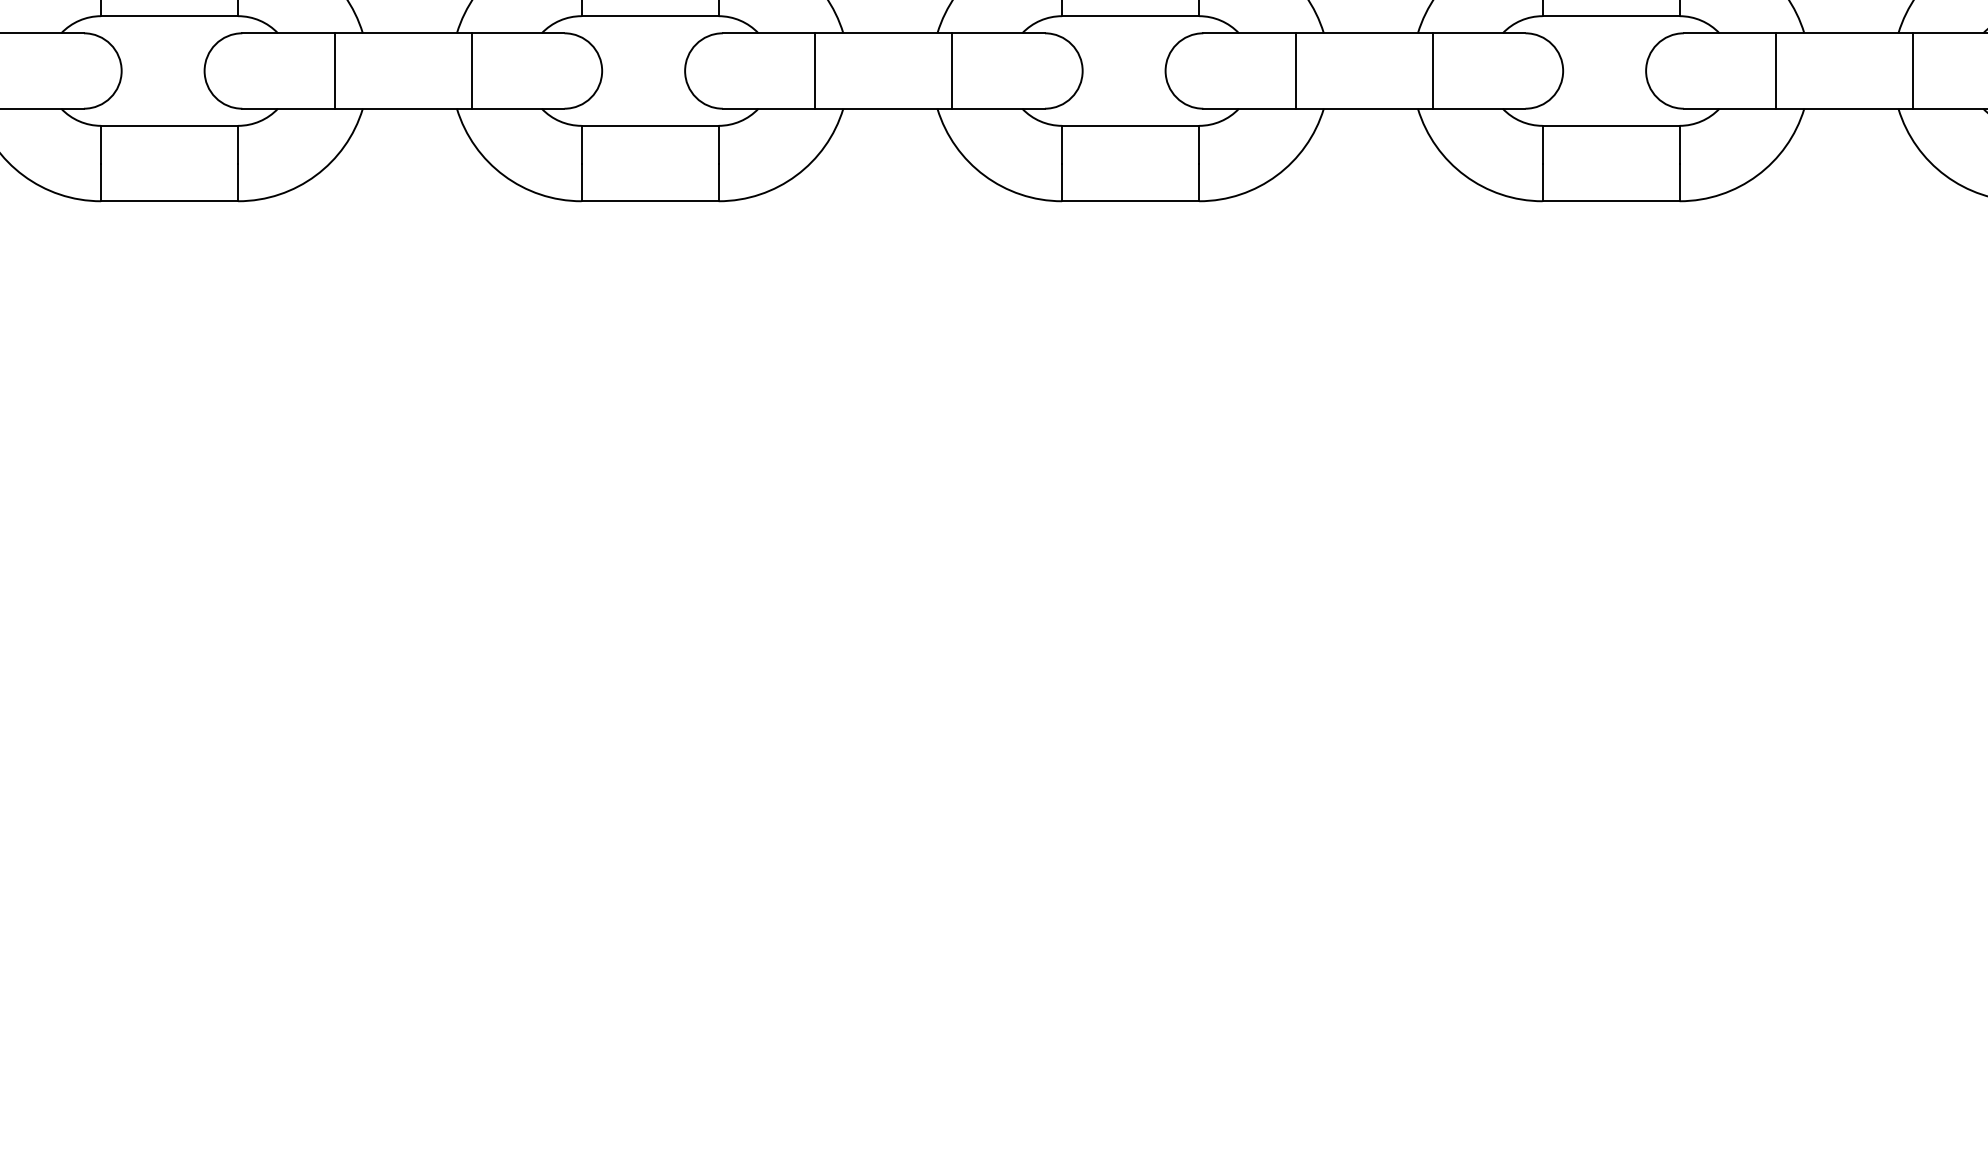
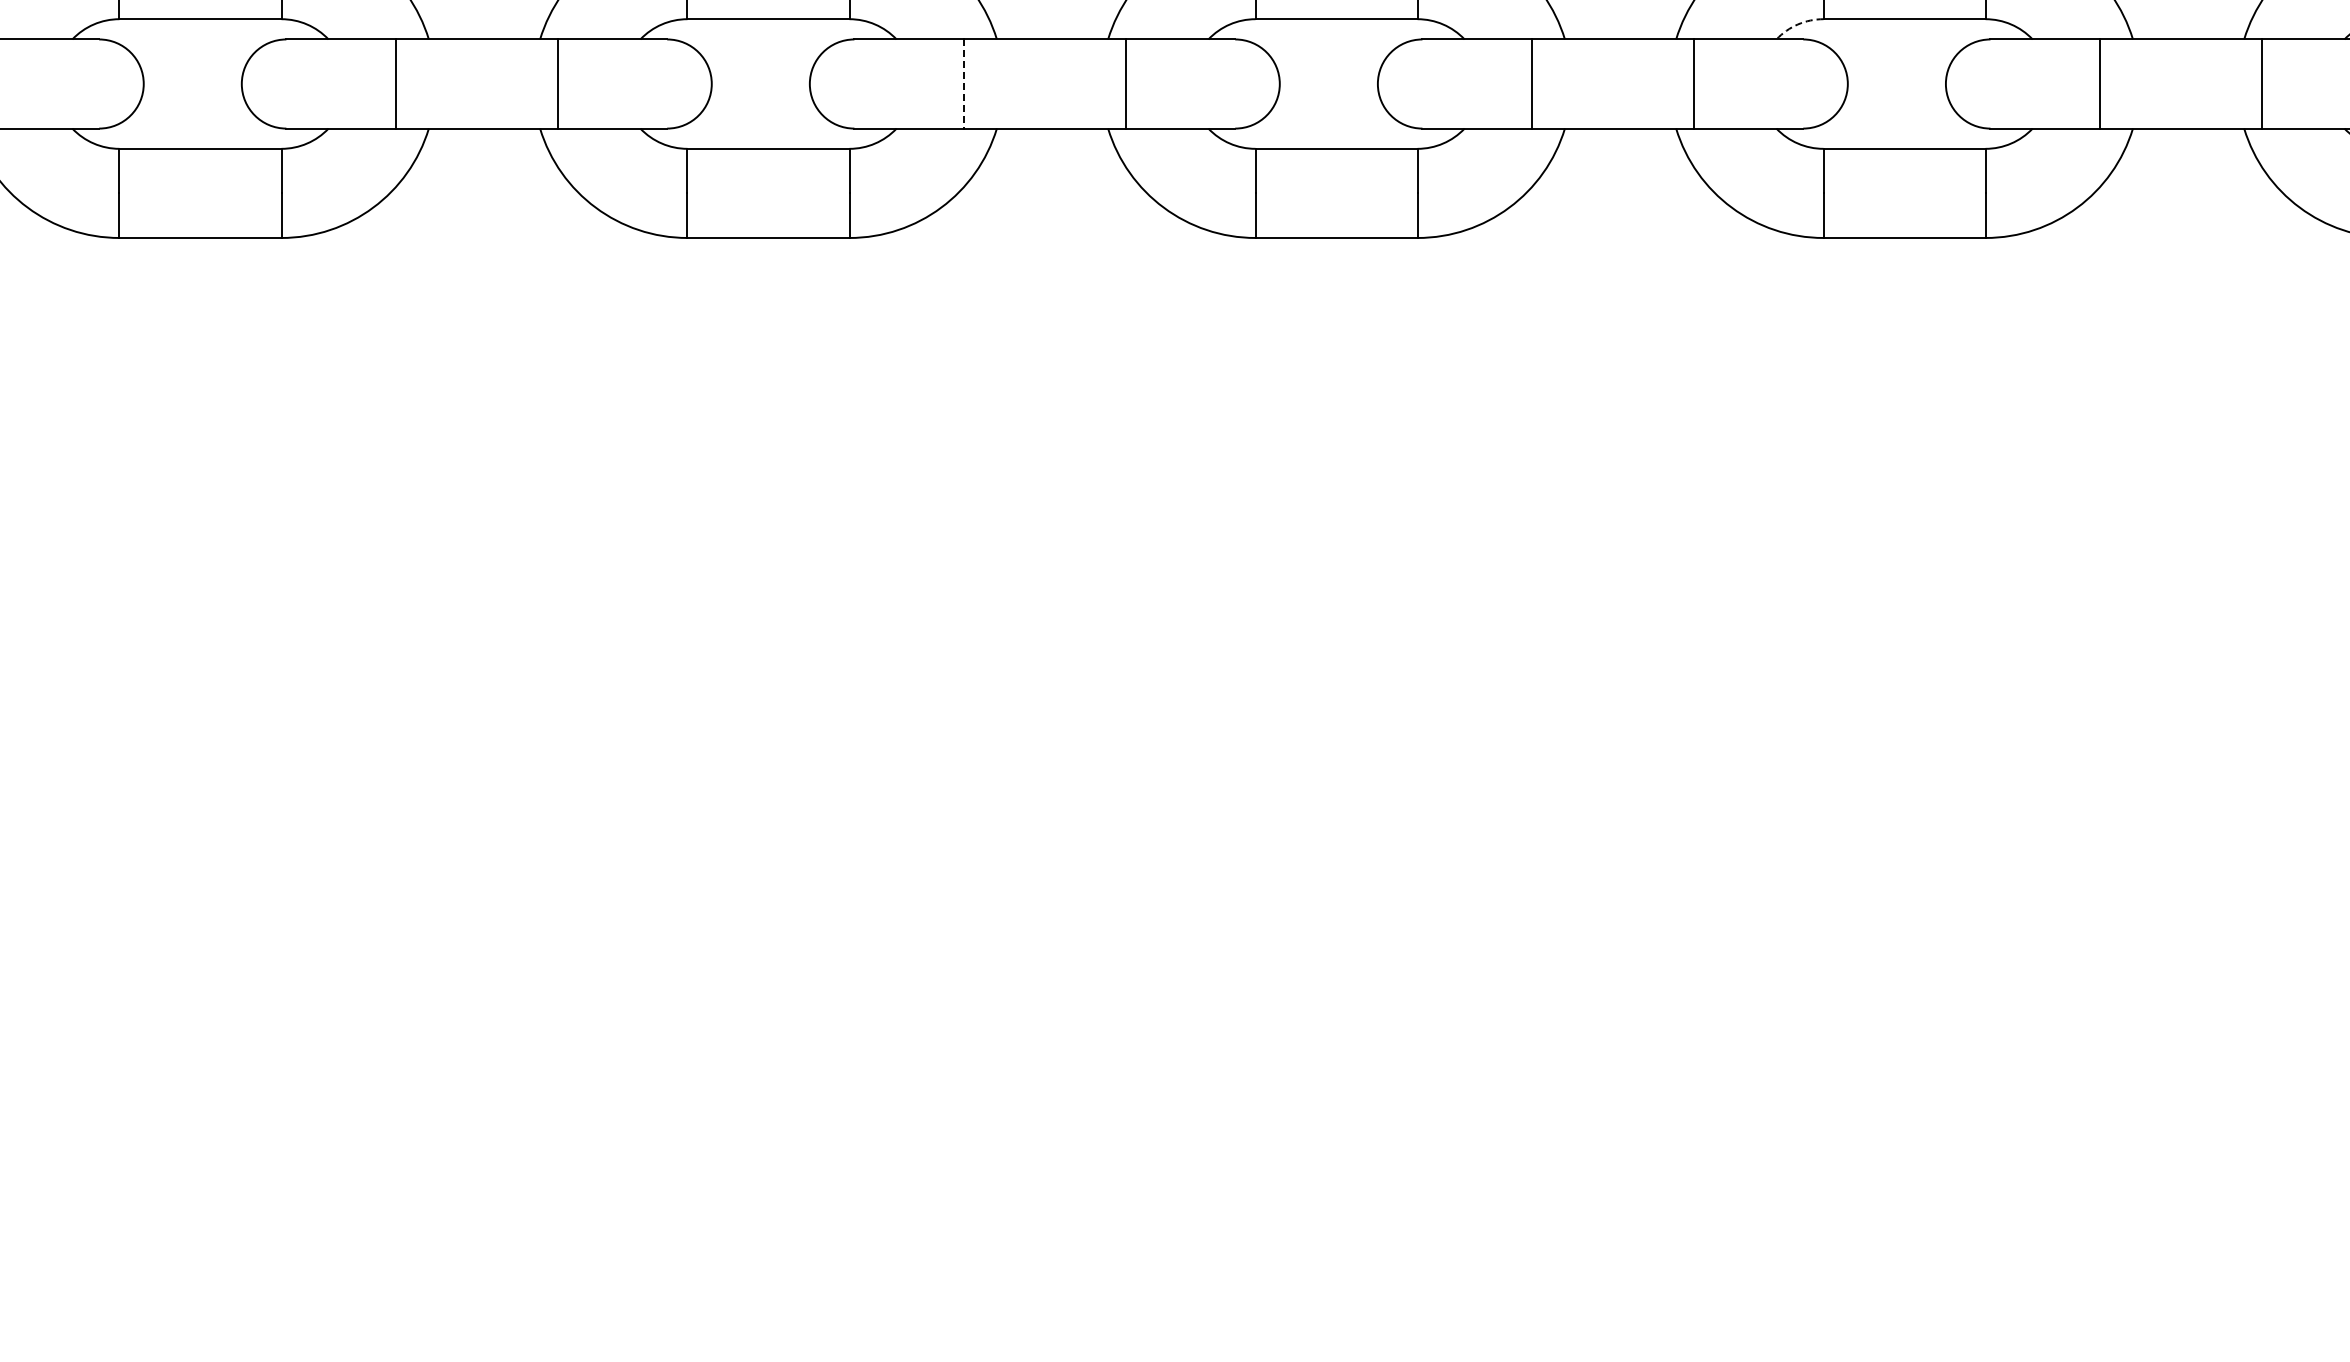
arc: (1520, 20) -> (1797, 24), solid -> dashed
line: (815, 71) -> (963, 84), solid -> dashed

